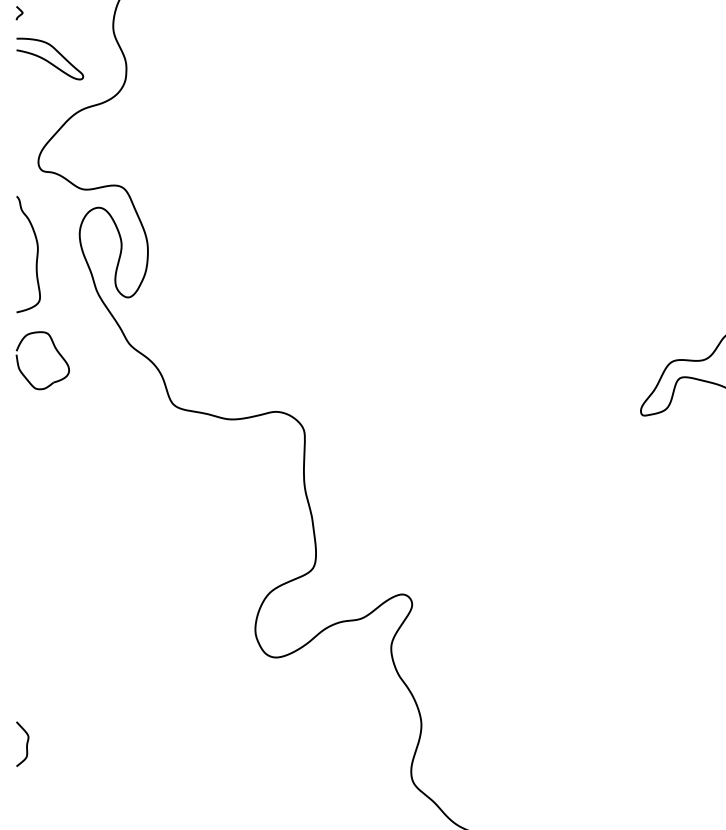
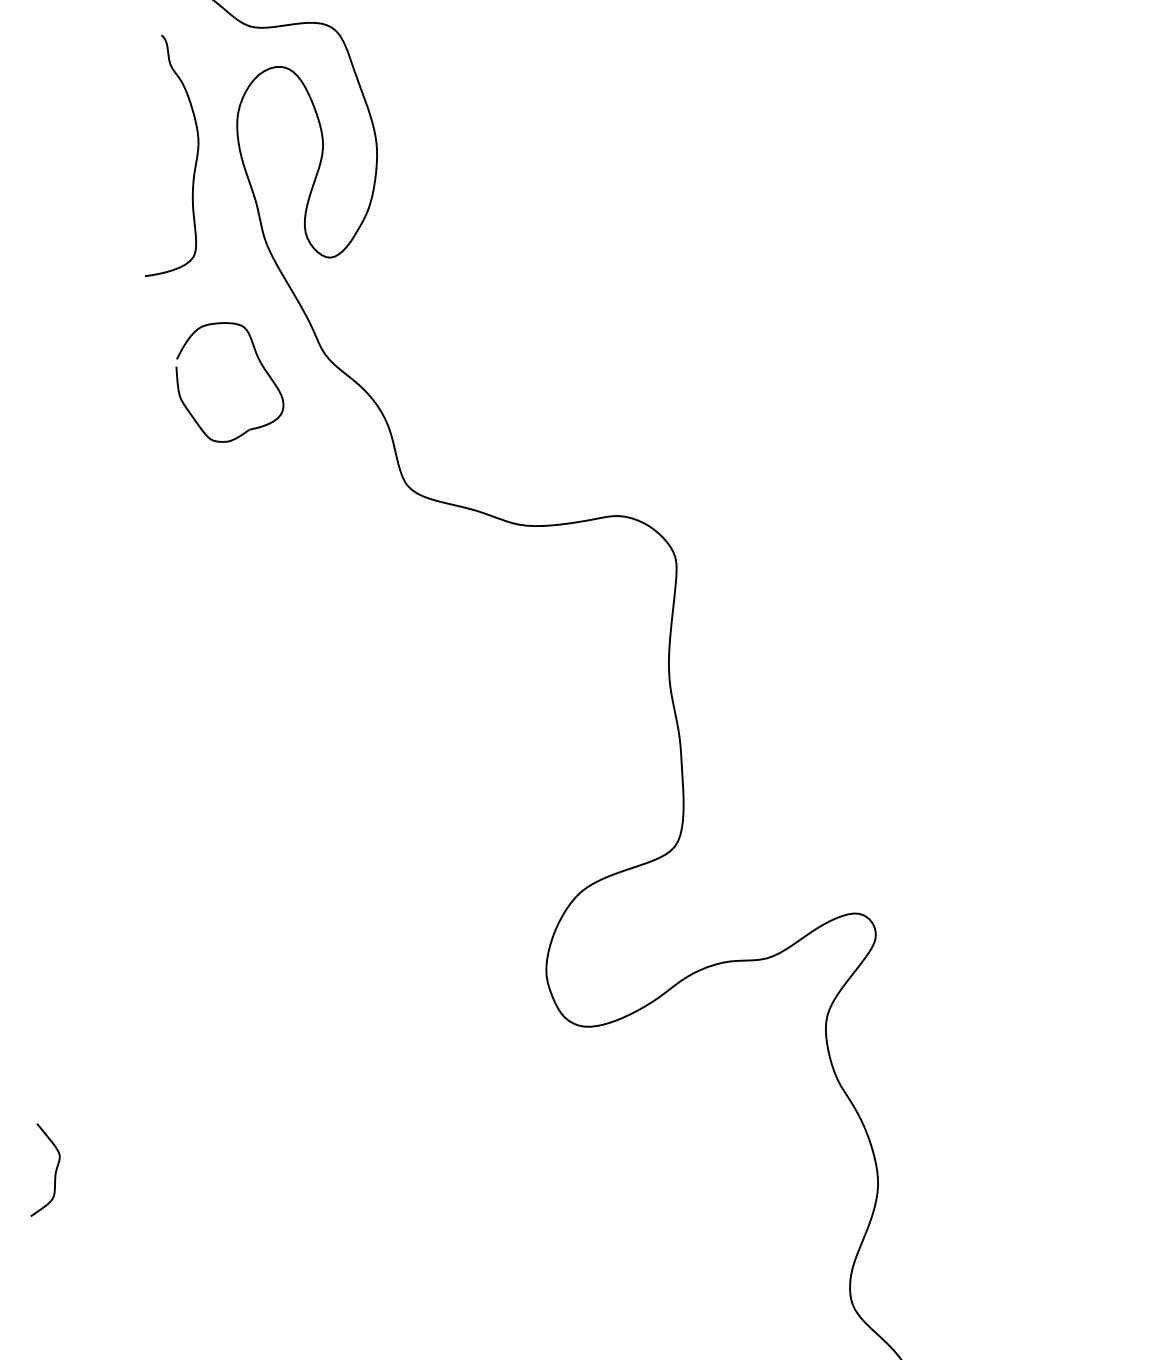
curve: (36, 254) -> (194, 158), moved
part: (56, 351) -> (259, 365), moved

